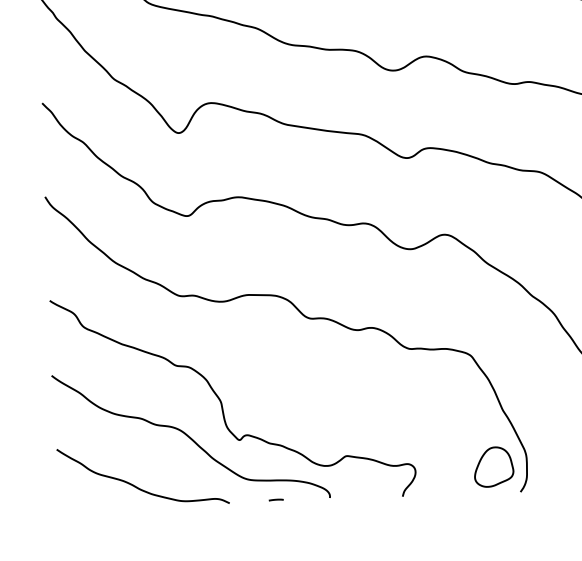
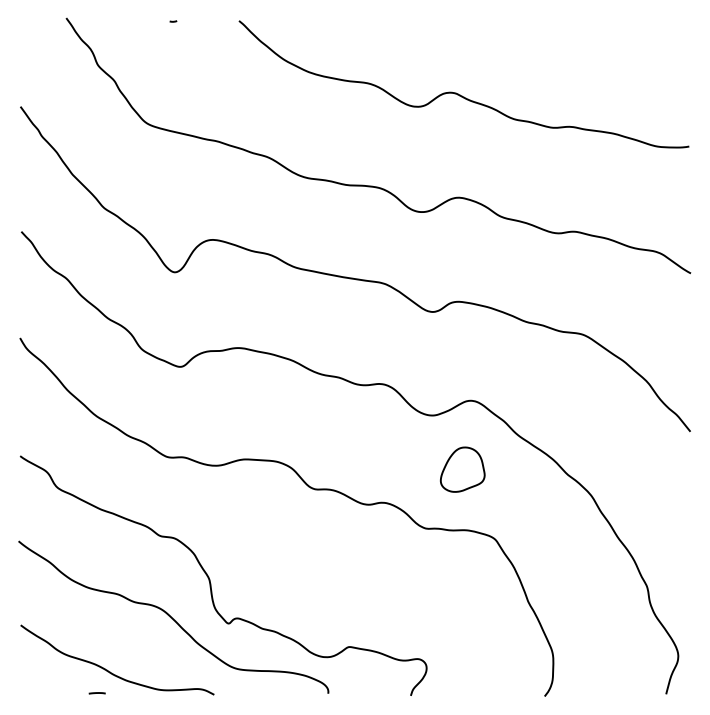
part: (493, 466) -> (462, 469), moved
line: (275, 500) -> (96, 693), moved

